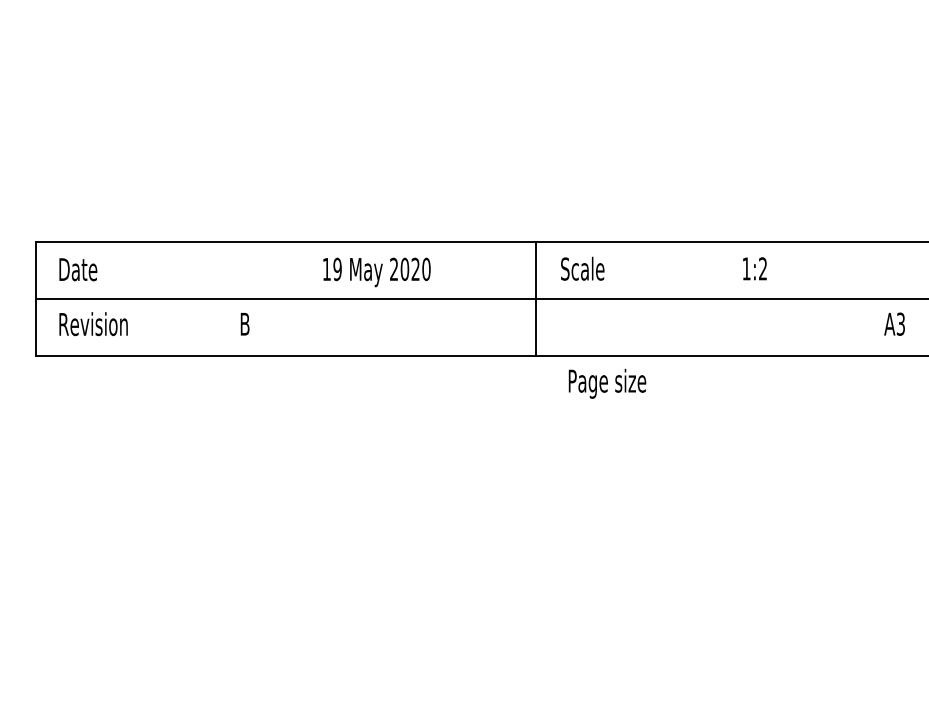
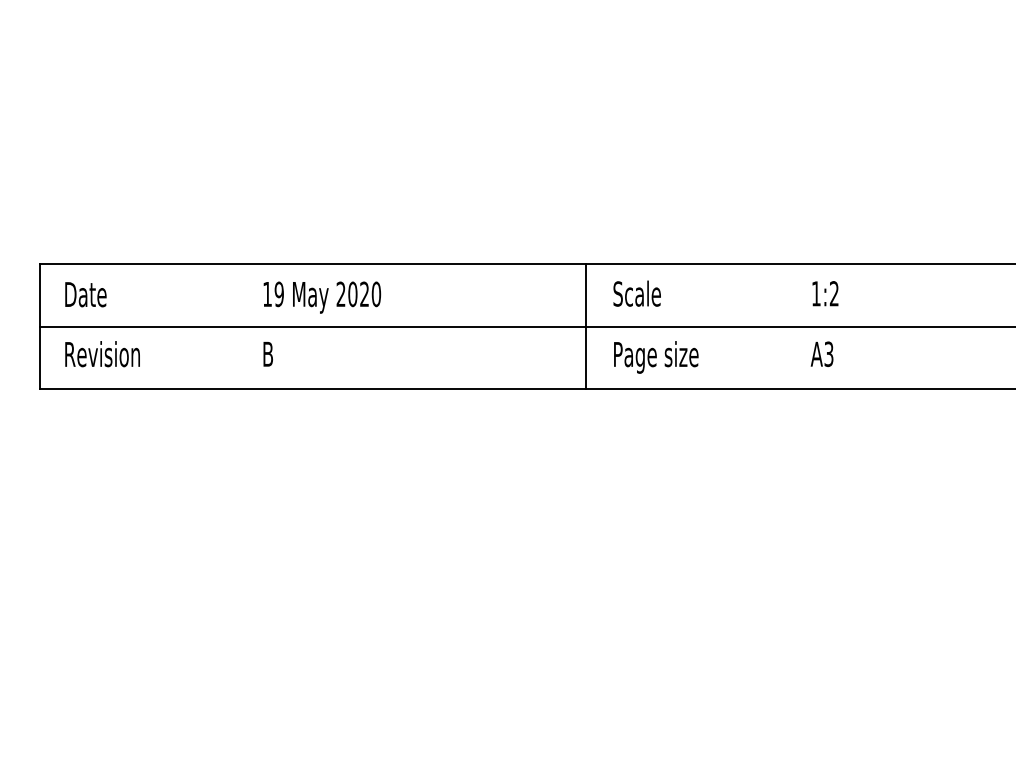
text: (377, 272) -> (322, 297), moved
text: (894, 323) -> (821, 353), moved
text: (607, 383) -> (656, 357), moved

